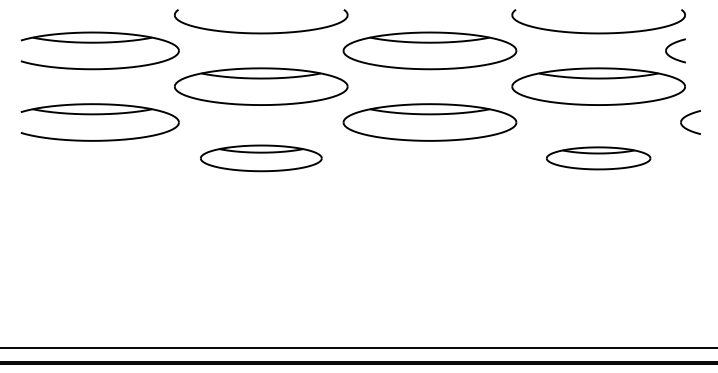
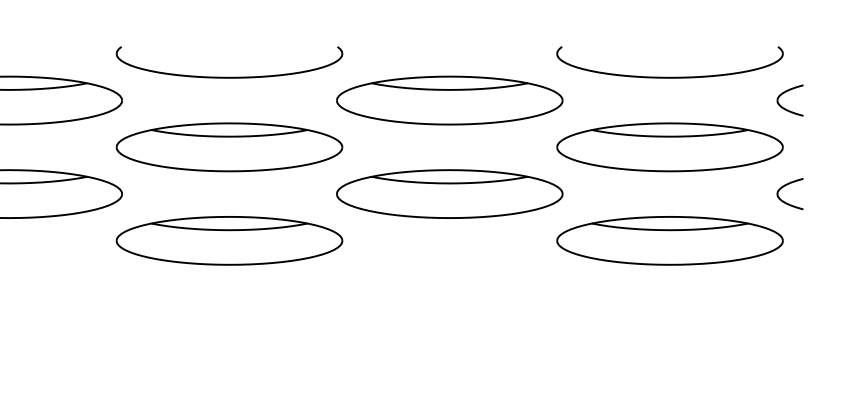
part: (673, 44) -> (787, 92), moved
part: (261, 158) -> (229, 241), size x1.43
part: (598, 158) -> (669, 241), size x1.67

